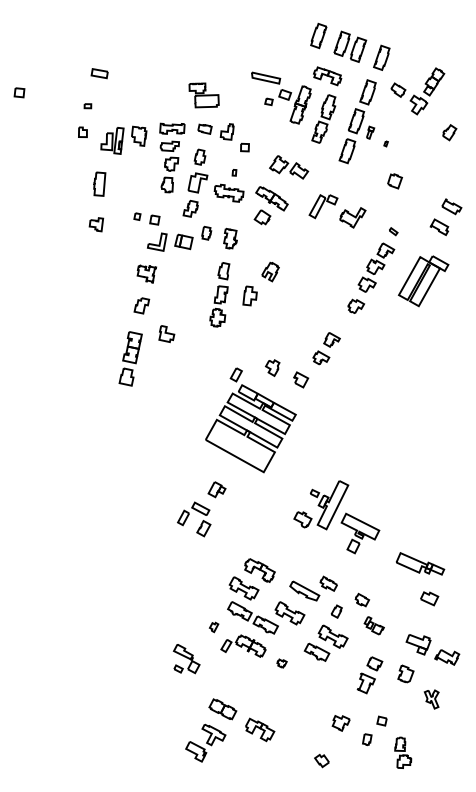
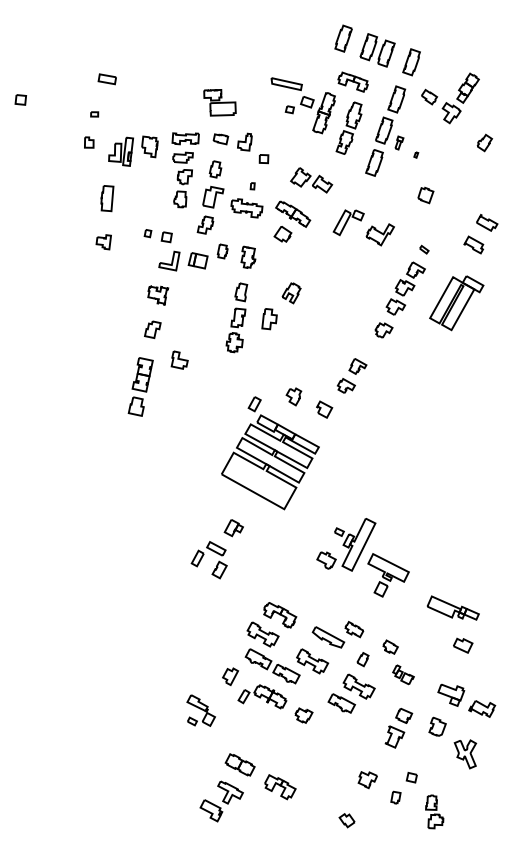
part: (213, 627) -> (230, 676), size x1.67
part: (281, 663) -> (303, 715), size x1.67
part: (431, 699) -> (465, 754), size x1.43

